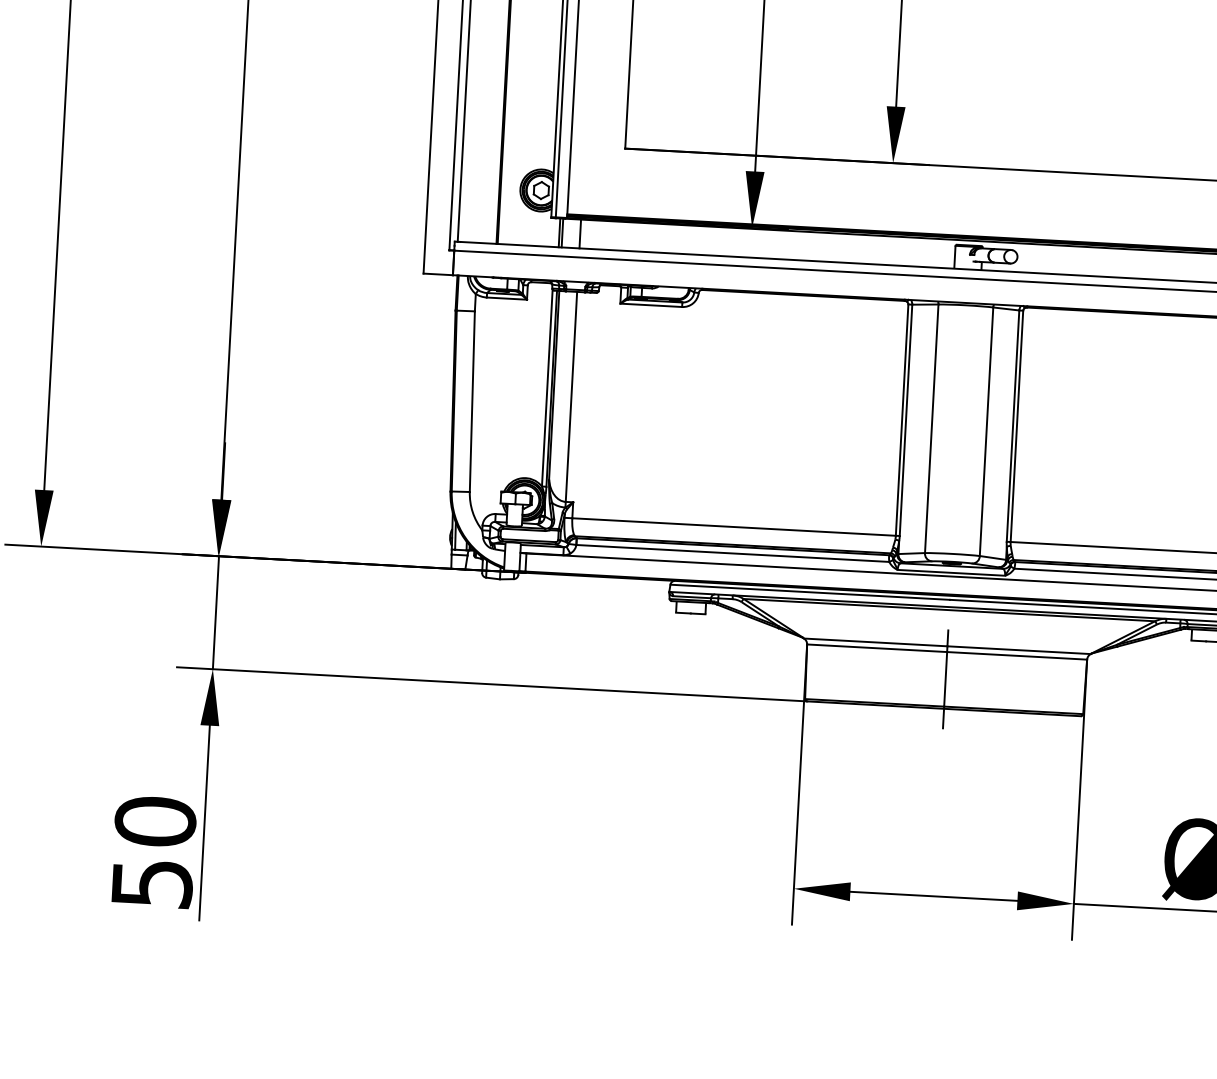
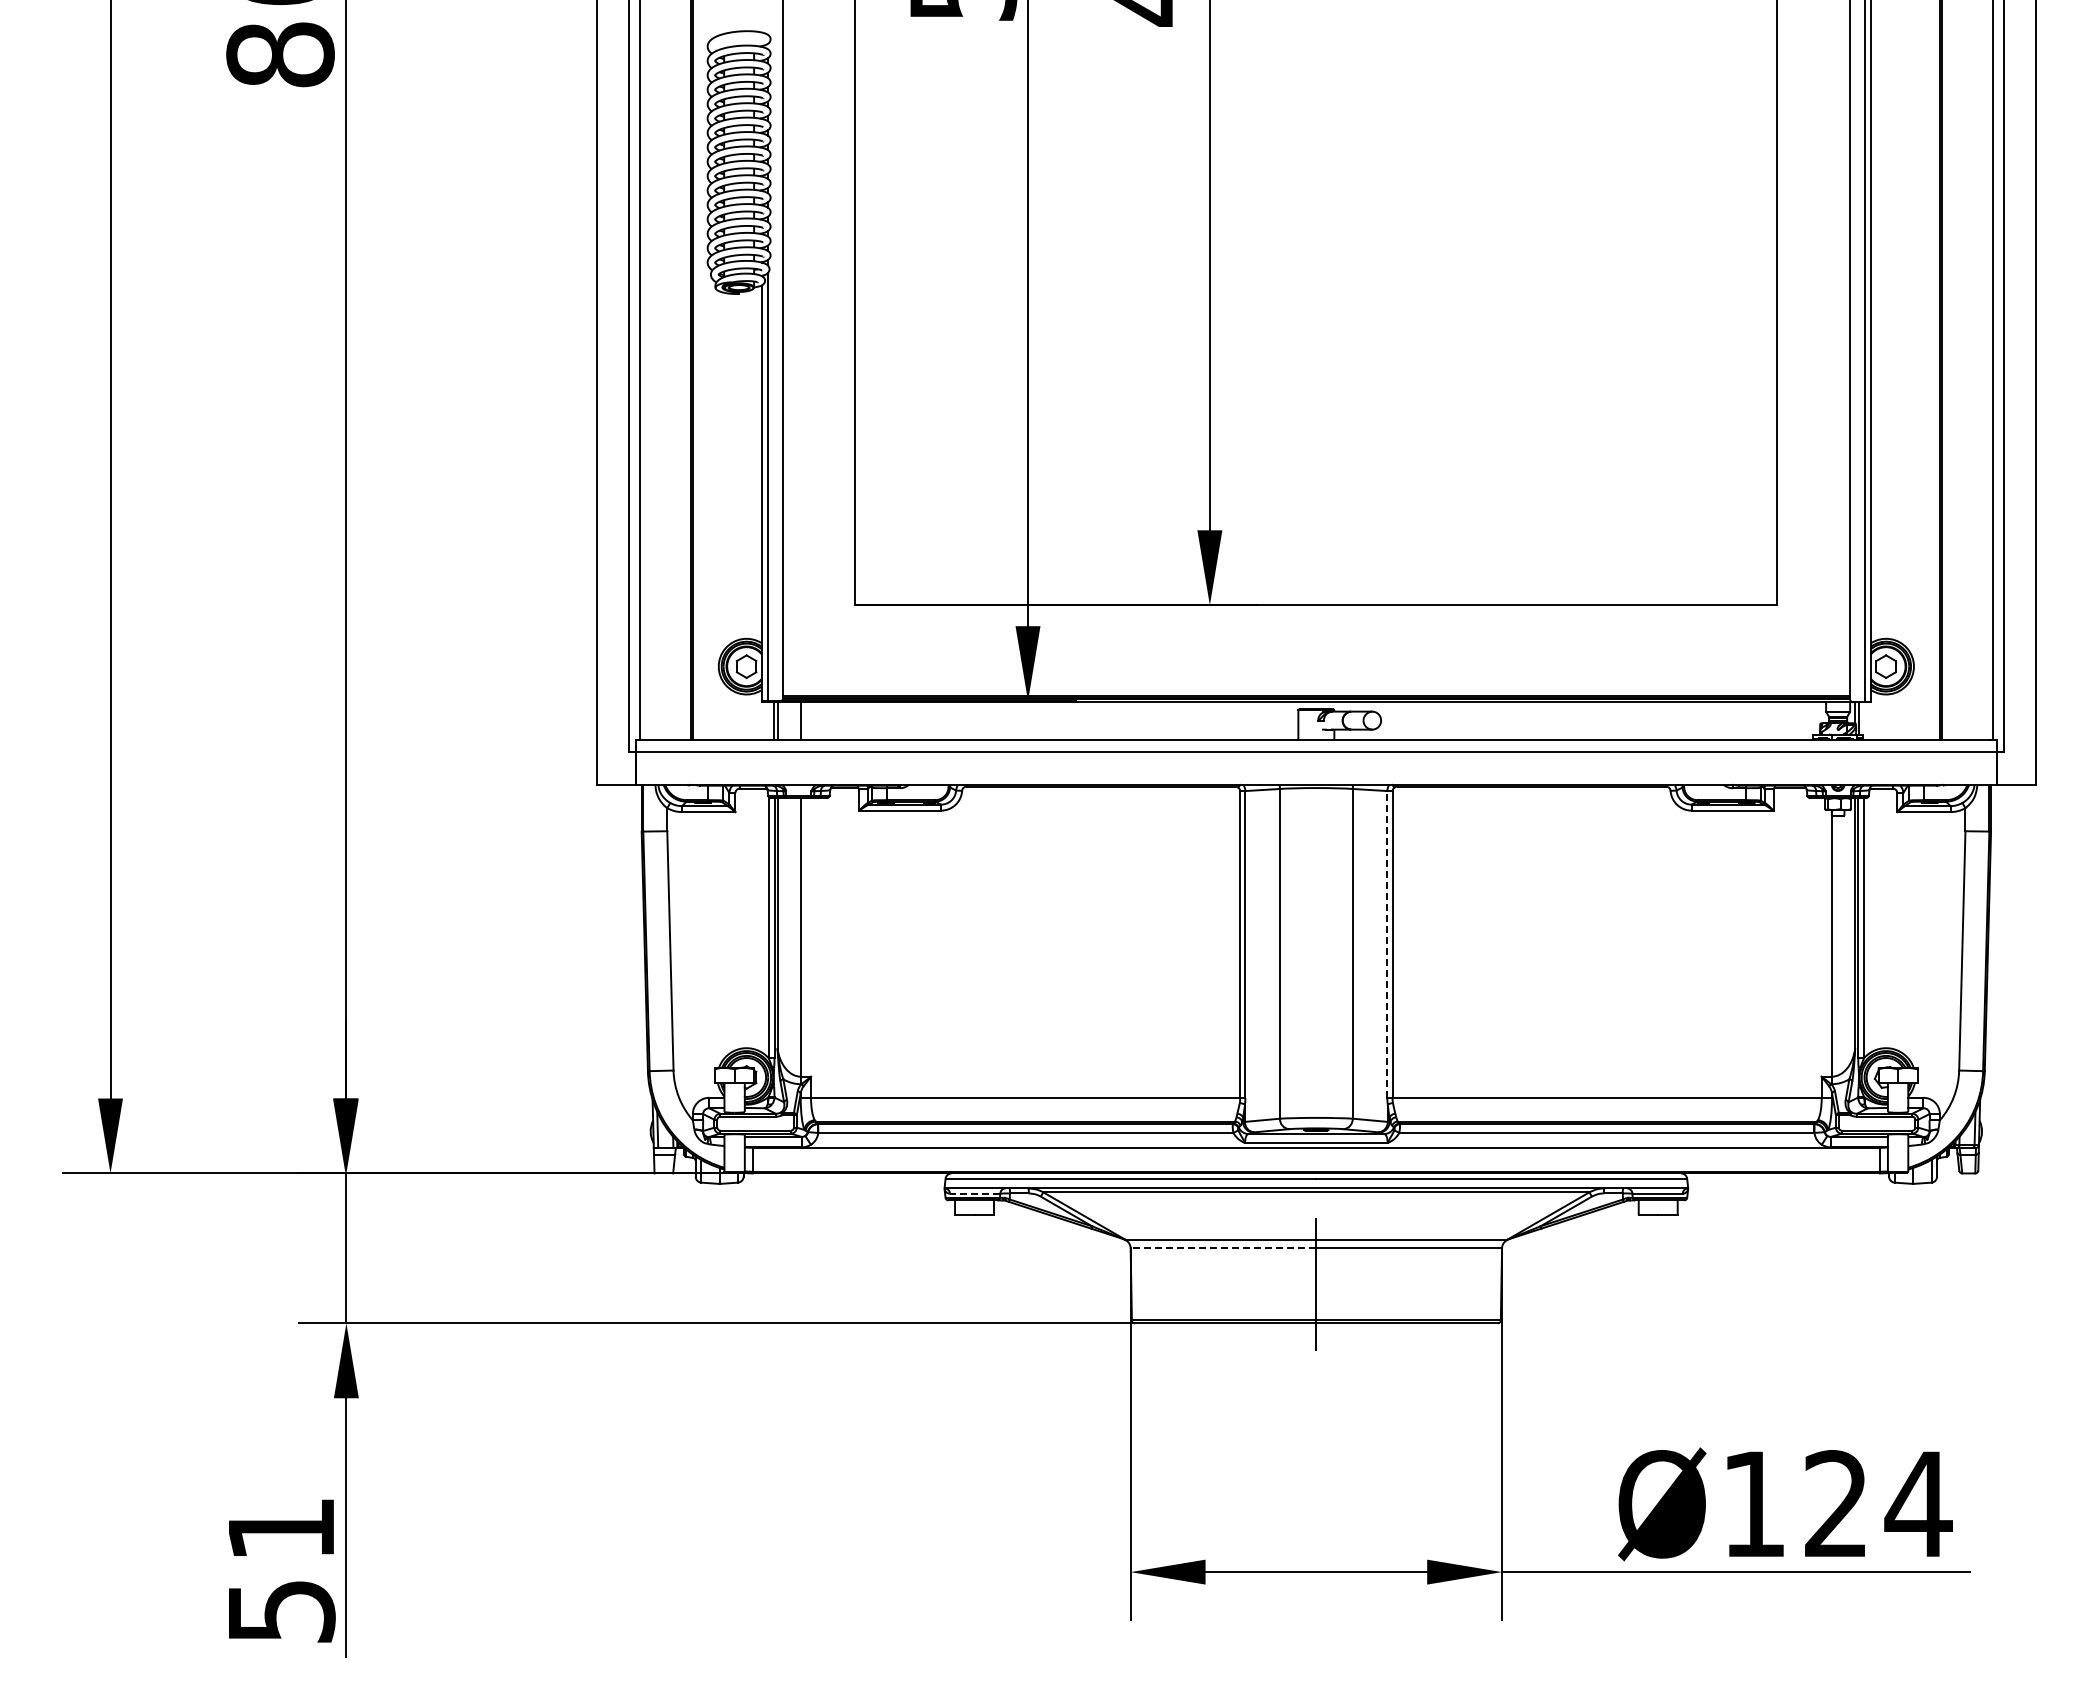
line: (1013, 426) -> (1387, 944), solid -> dashed
line: (691, 596) -> (974, 1193), solid -> dashed
line: (877, 648) -> (1223, 1248), solid -> dashed
text: (155, 821) -> (281, 1528), 50 -> 51

